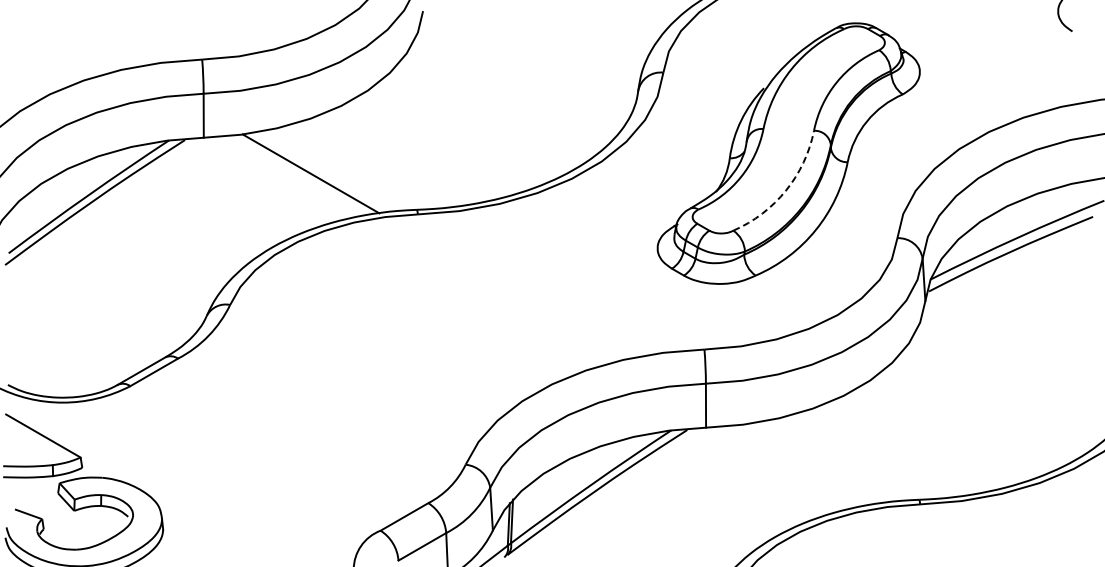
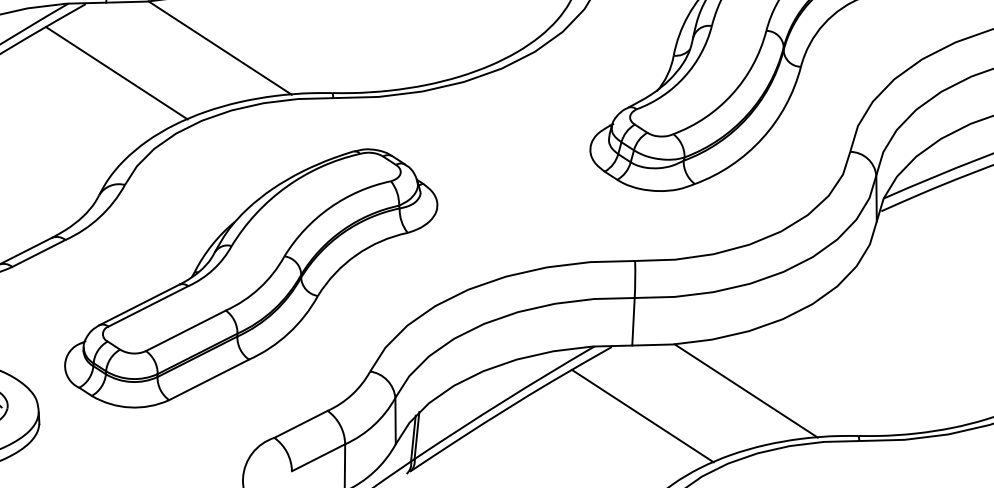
arc: (785, 190) -> (732, 93), dashed -> solid
line: (216, 202) -> (116, 73), added
part: (351, 384) -> (251, 278), added
line: (813, 463) -> (746, 390), added
line: (719, 492) -> (643, 416), added

